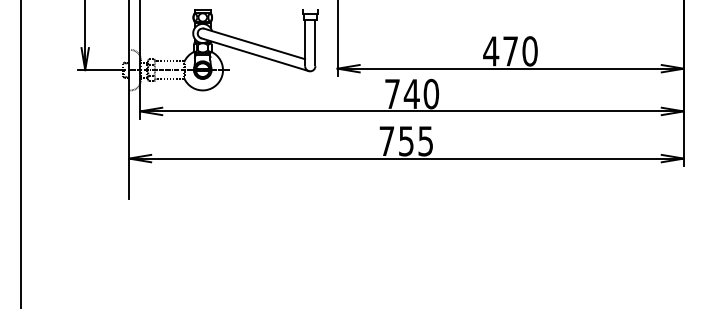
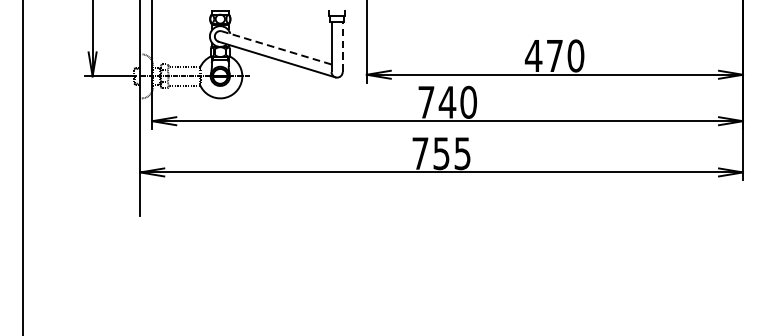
line: (254, 43) -> (276, 47), solid -> dashed
line: (315, 43) -> (342, 47), solid -> dashed

